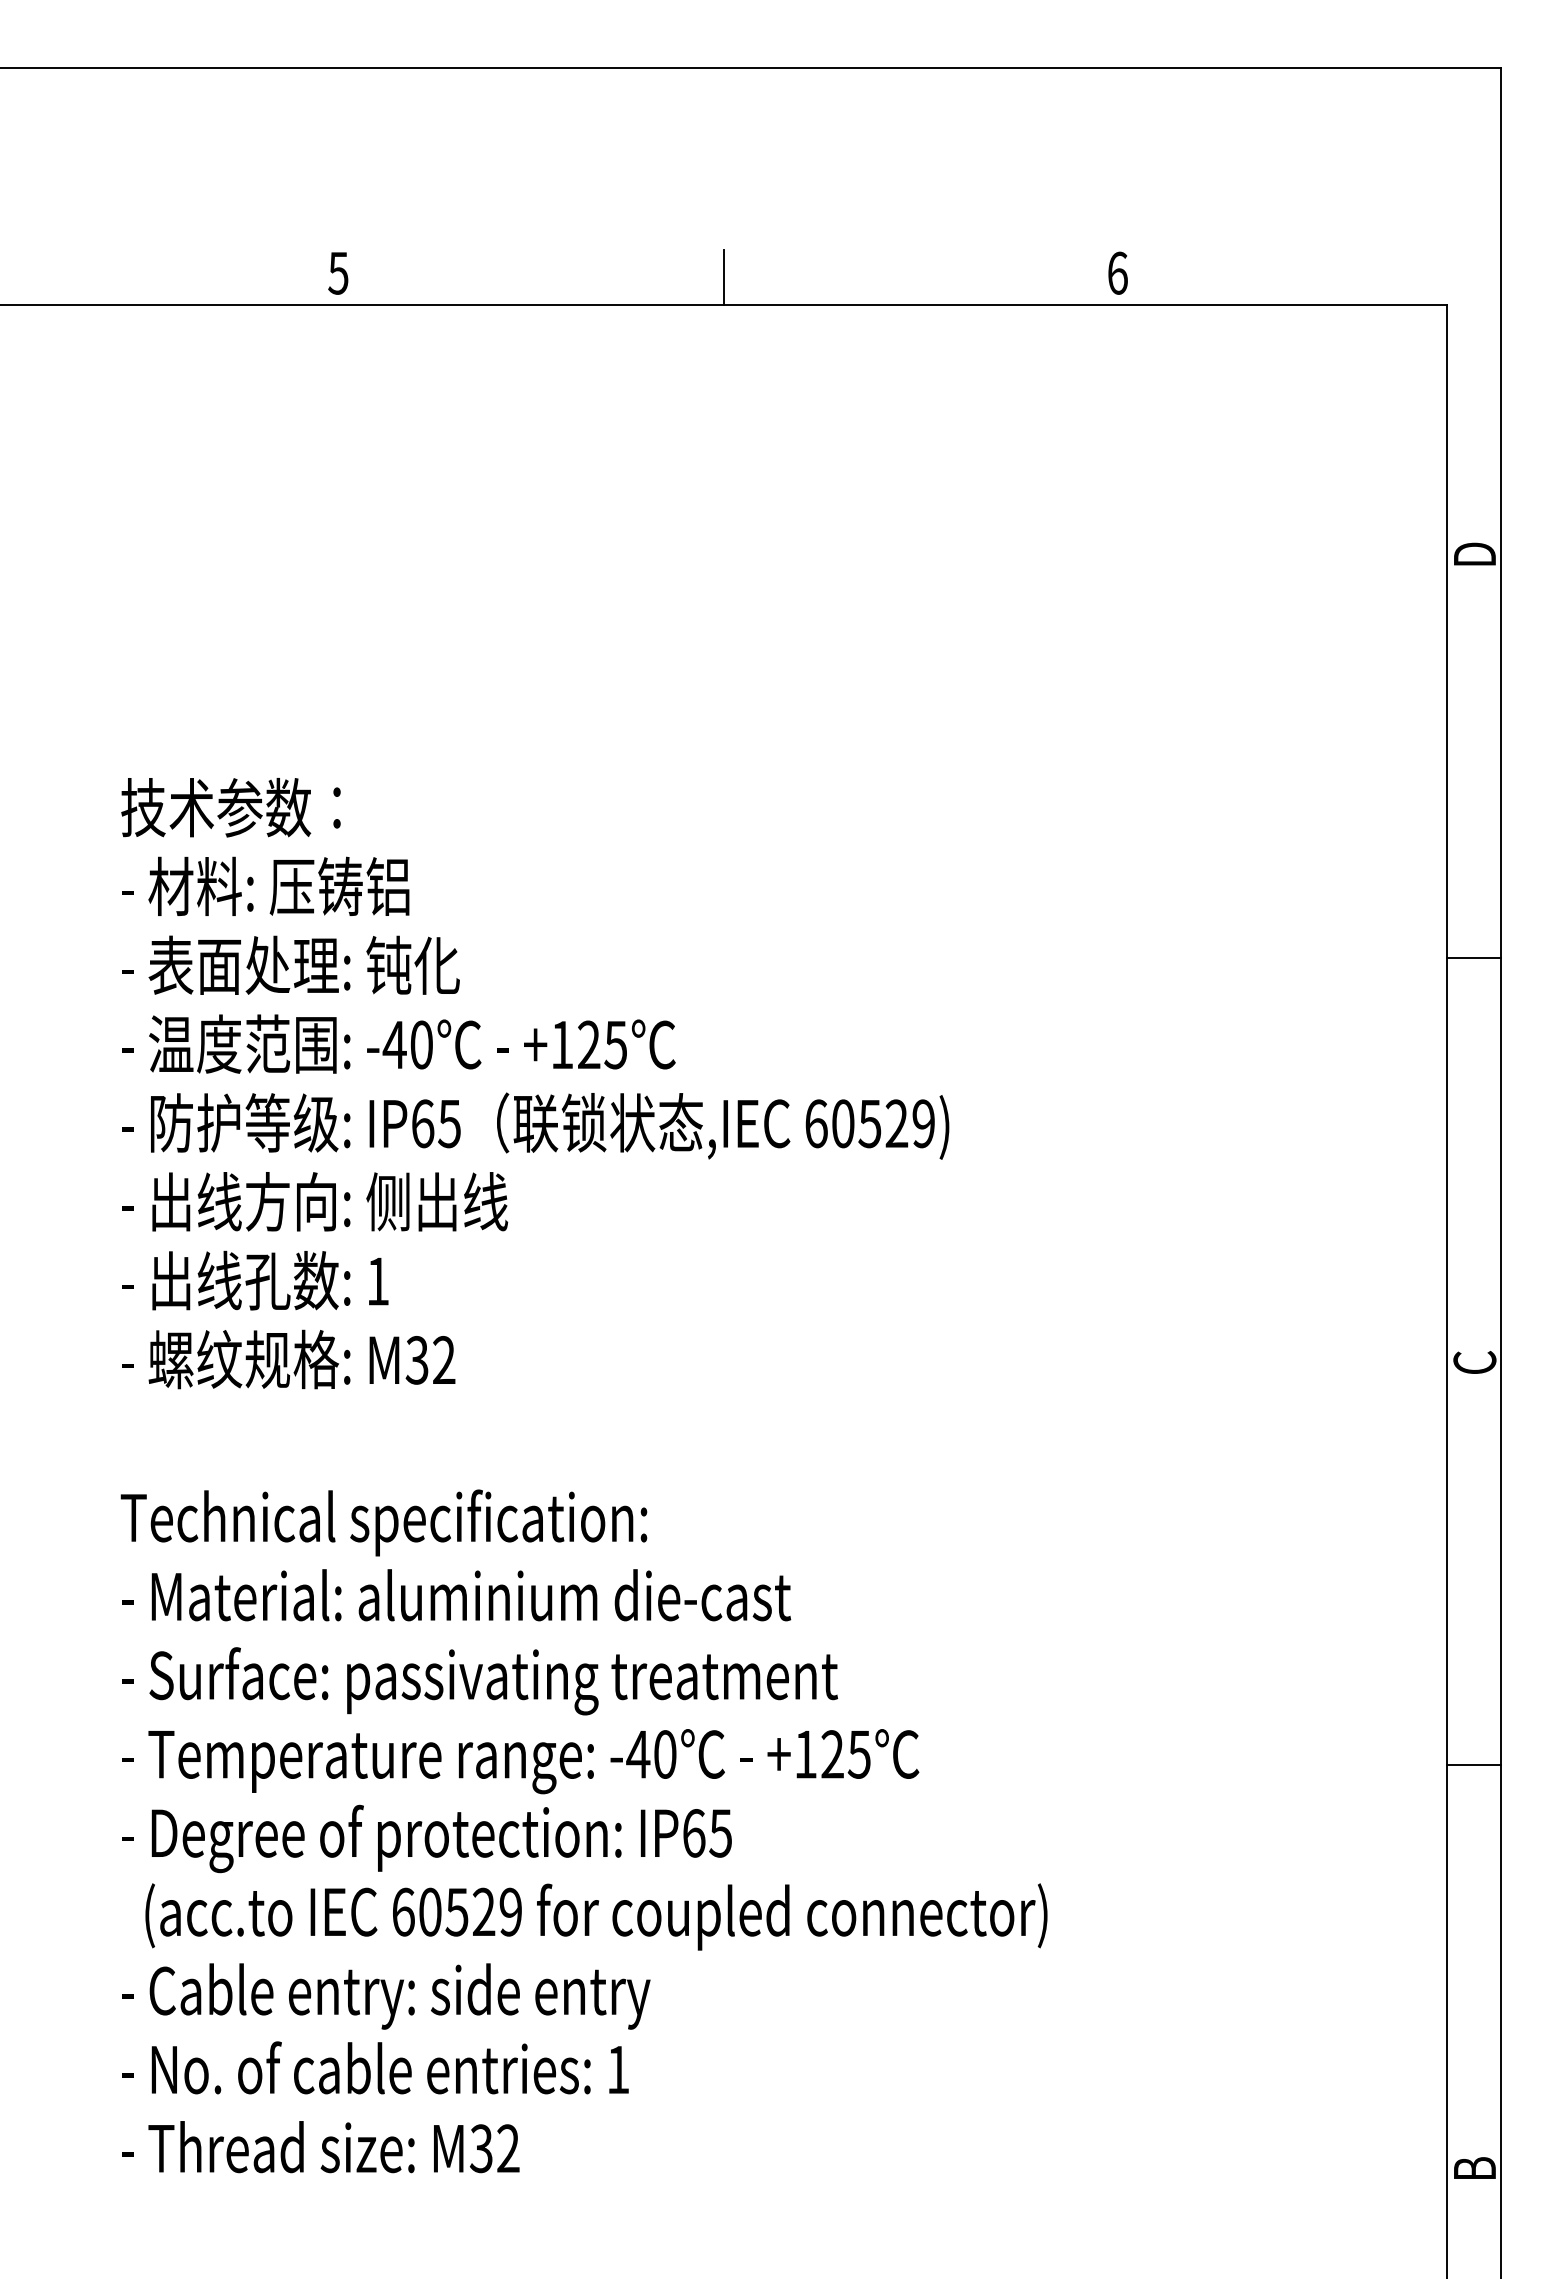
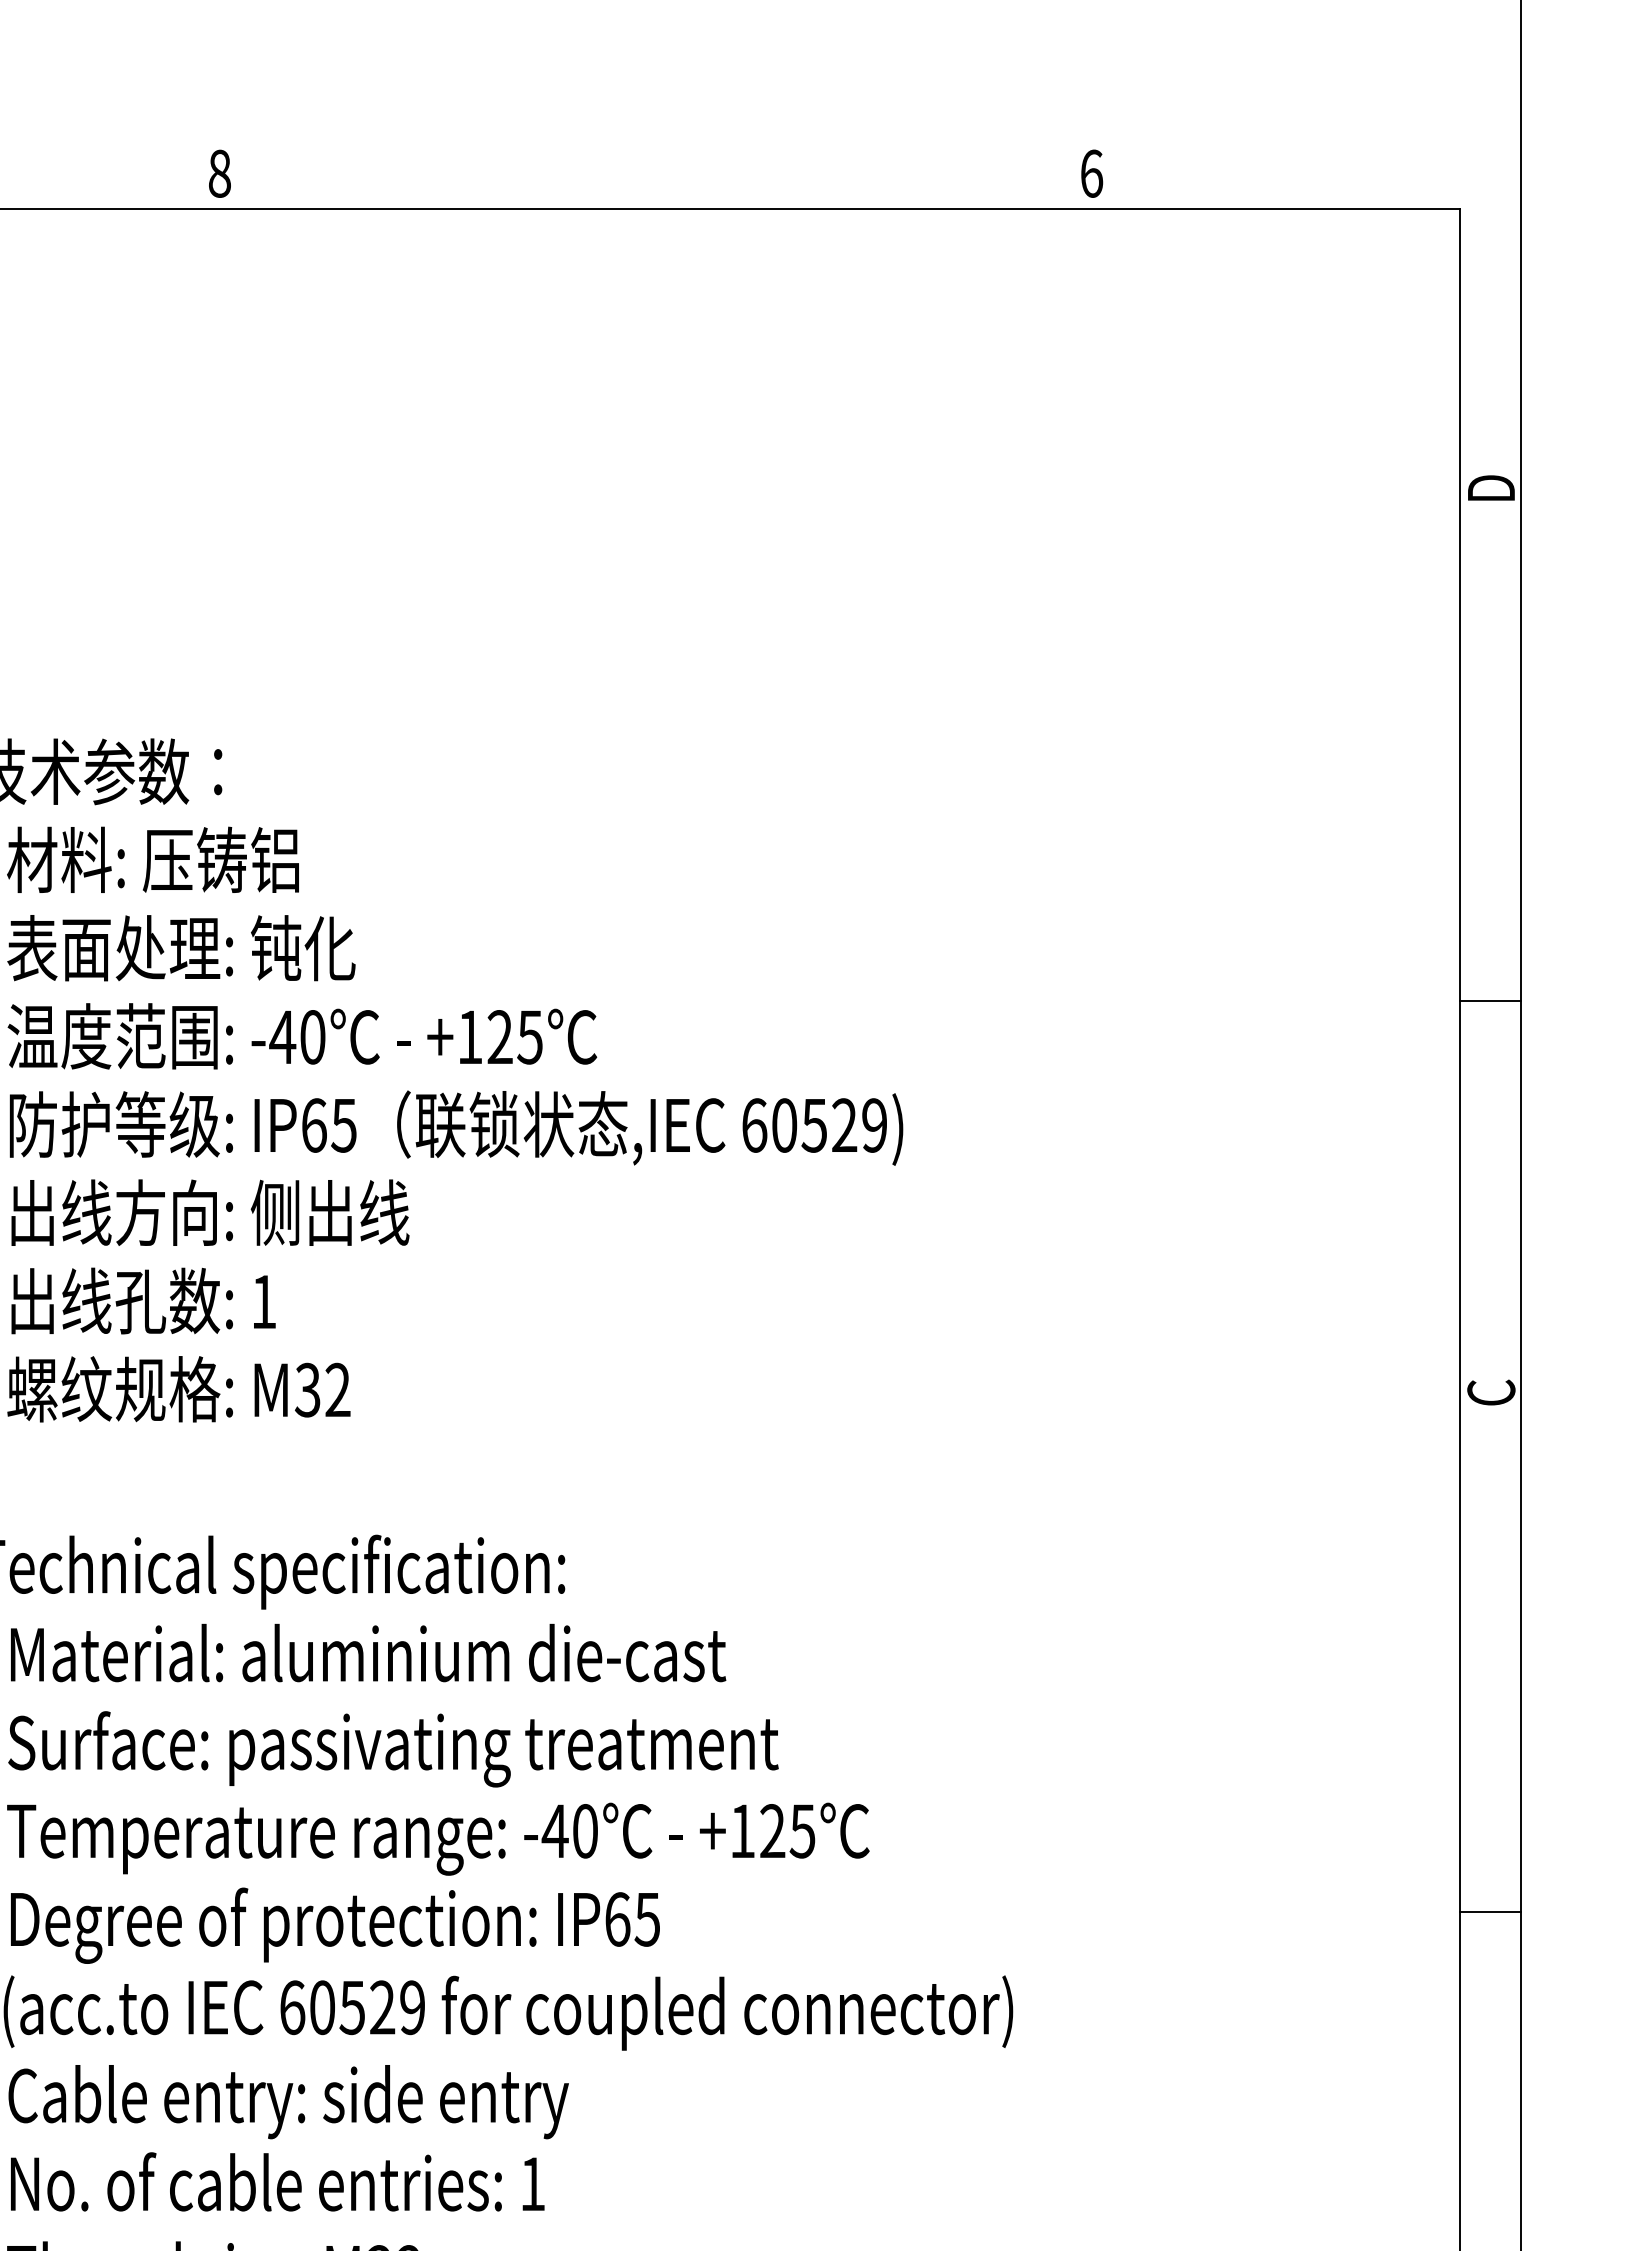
text: (338, 272) -> (219, 172), 5 -> 8
line: (723, 276) -> (650, 177), removed
line: (1473, 958) -> (1489, 1000), moved
line: (1473, 1765) -> (1489, 1911), moved

